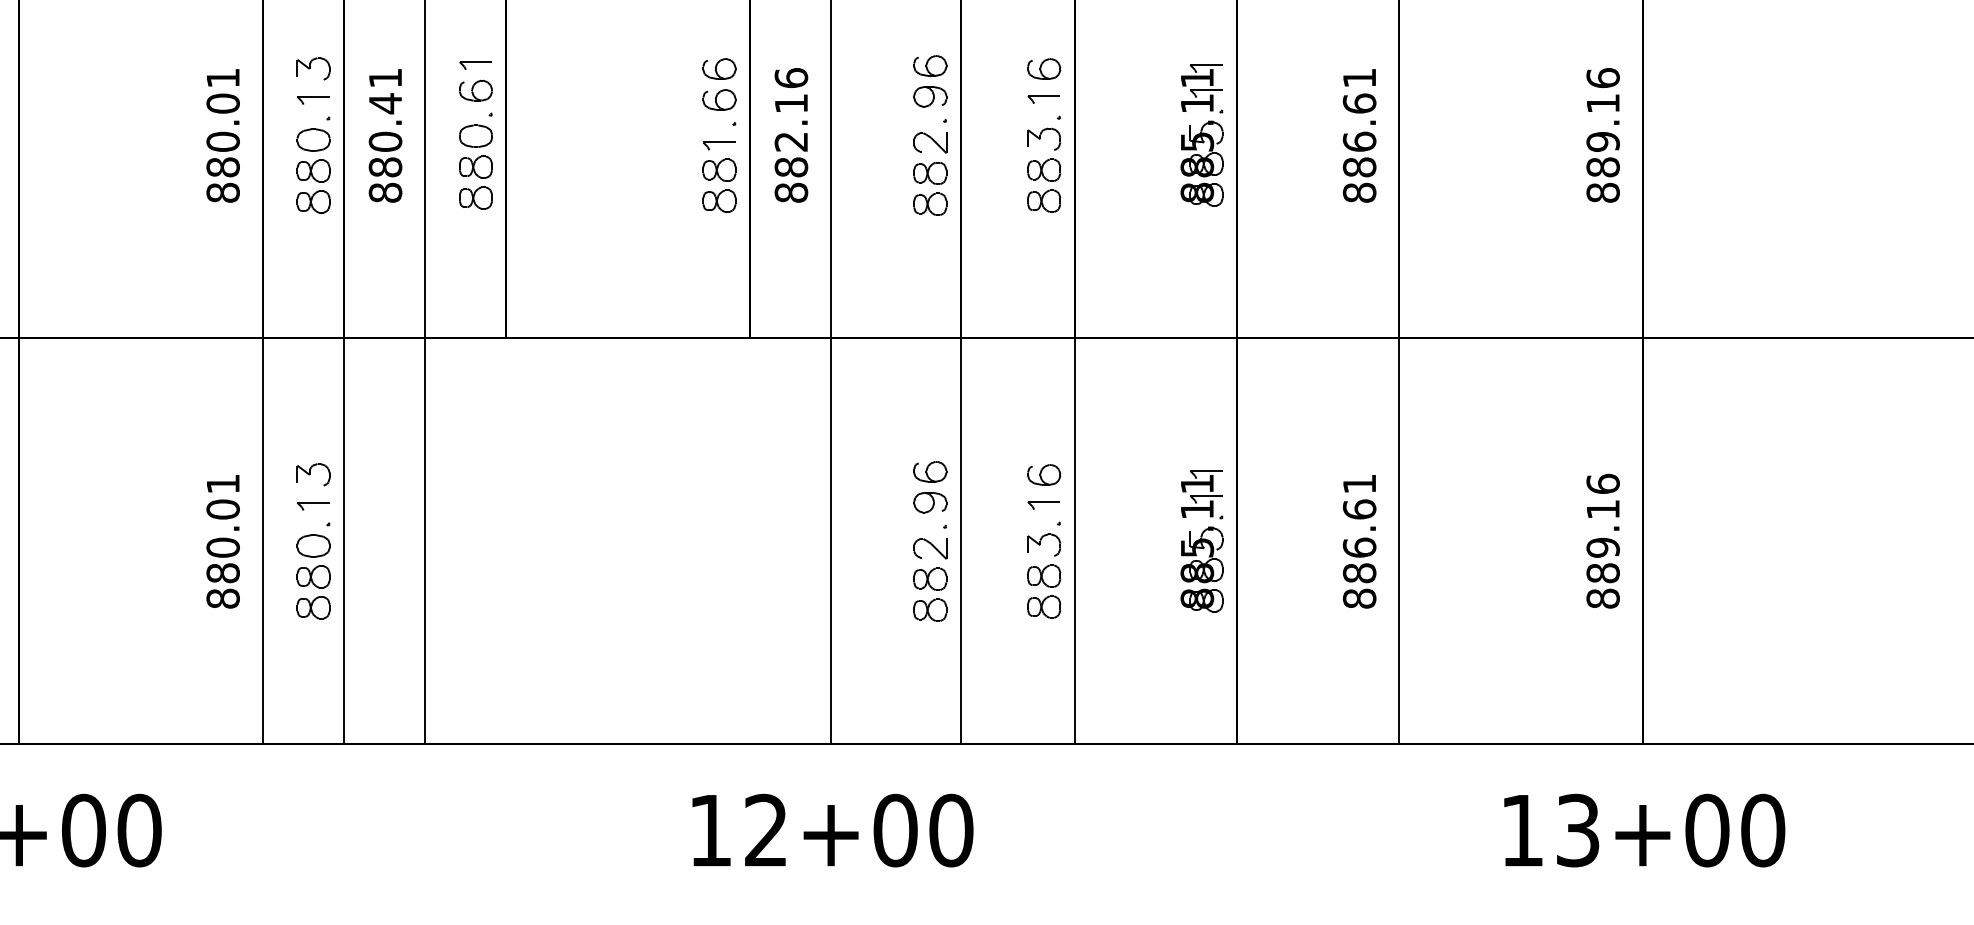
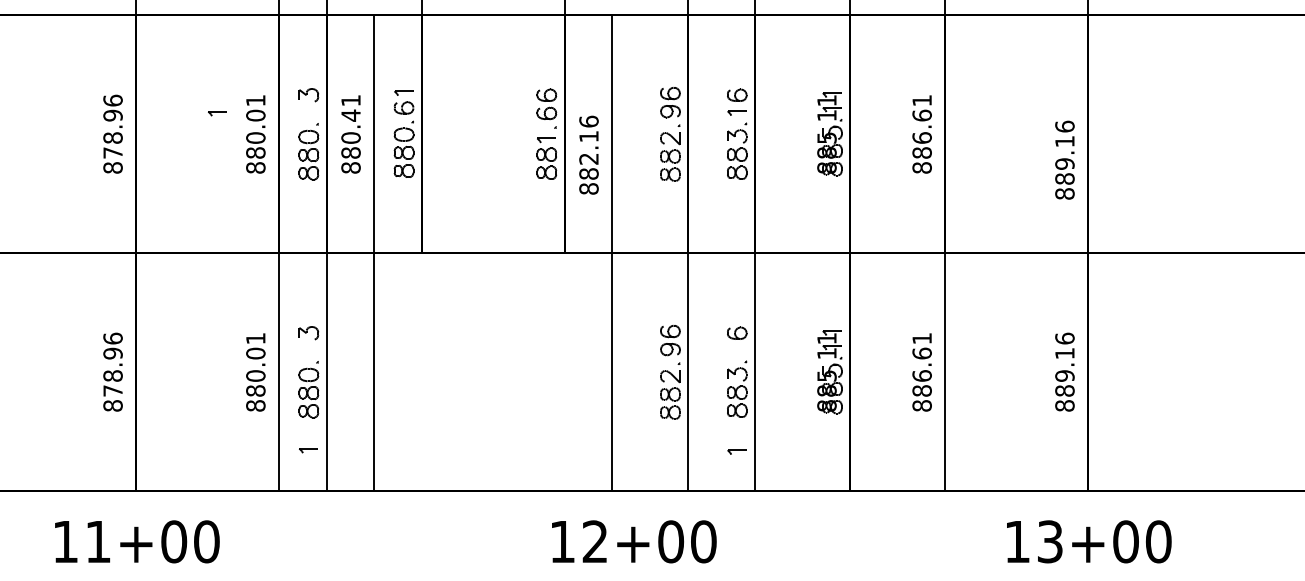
part: (312, 100) -> (217, 113), moved
text: (790, 134) -> (588, 154), moved
text: (1602, 134) -> (1064, 159), moved
part: (1042, 504) -> (736, 451), moved
part: (312, 505) -> (308, 450), moved
text: (833, 830) -> (634, 541), moved

